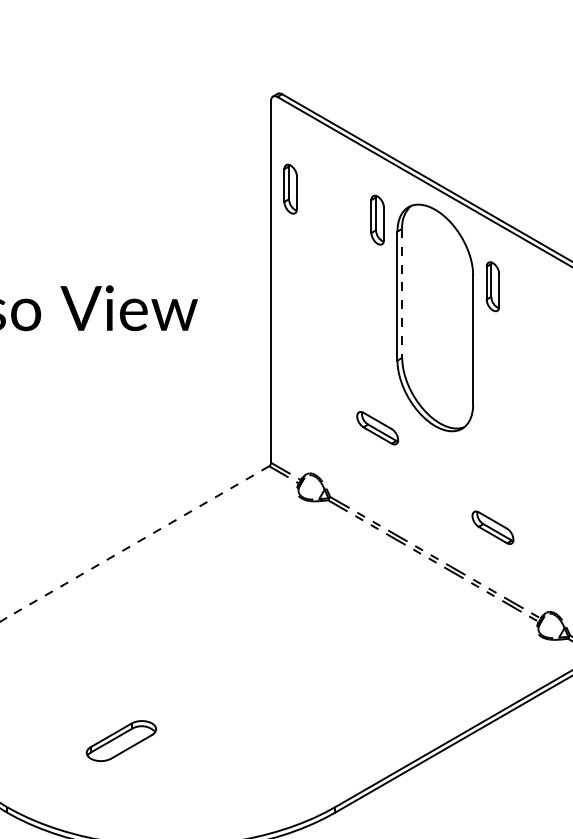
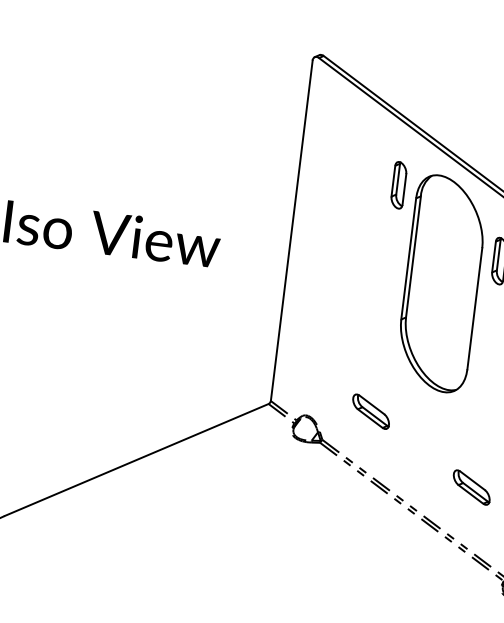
part: (290, 188) -> (320, 145), removed
line: (402, 293) -> (413, 257), dashed -> solid
part: (377, 428) -> (370, 412), moved
line: (137, 542) -> (136, 460), dashed -> solid

